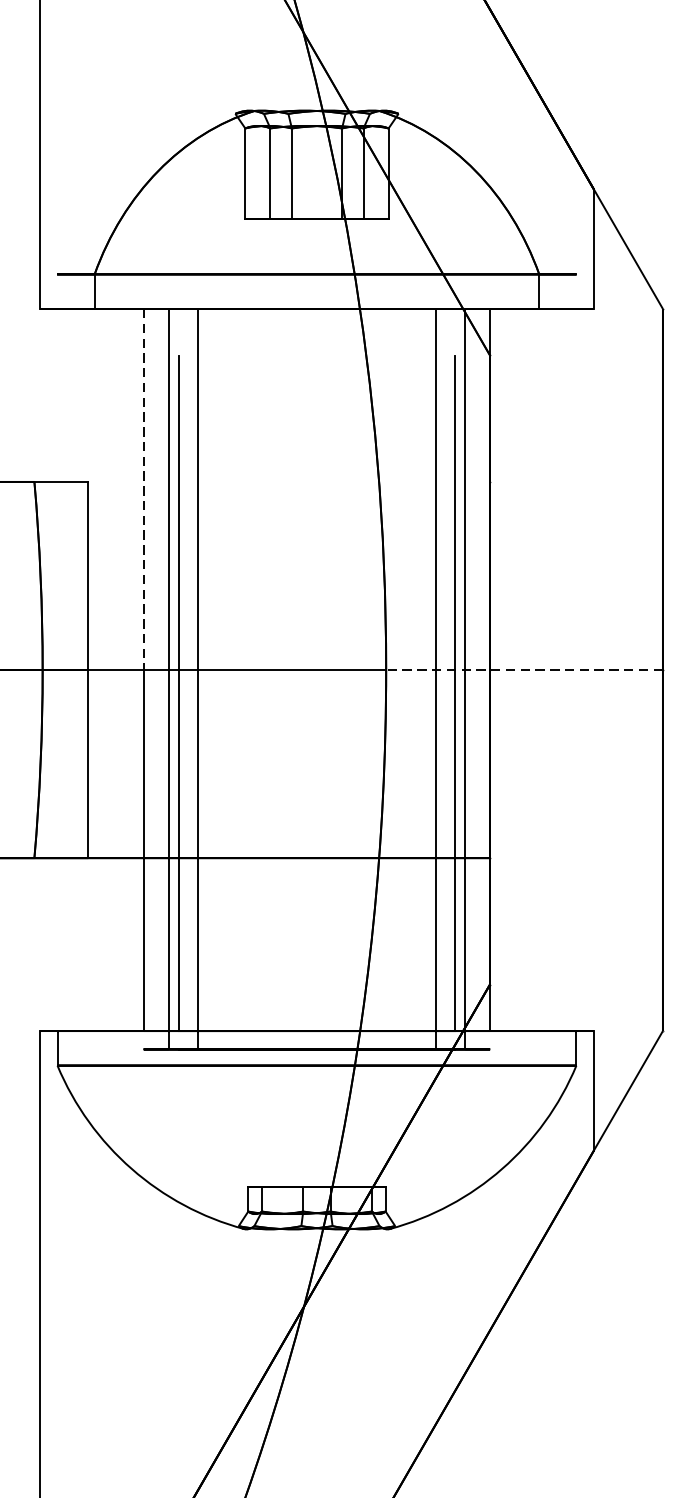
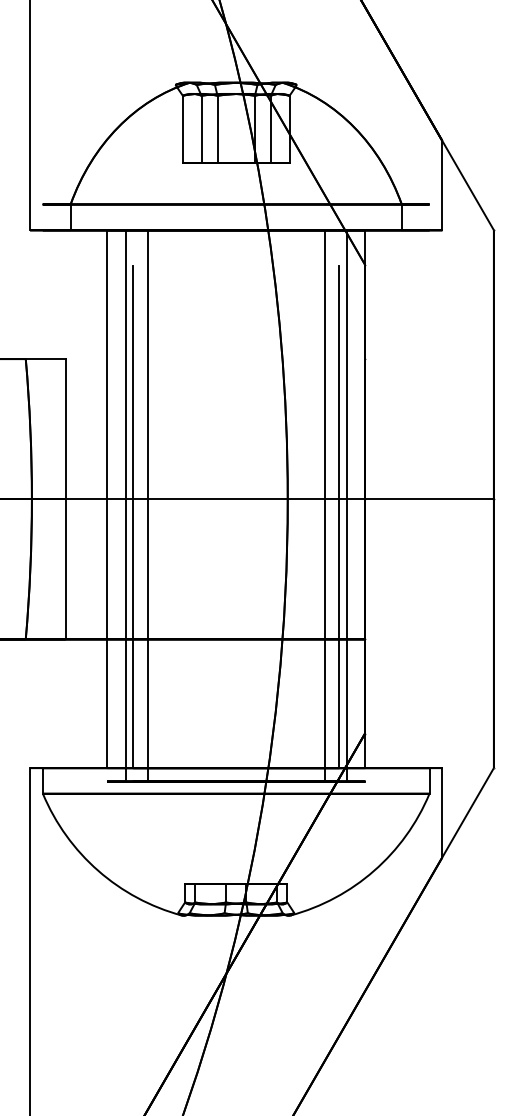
line: (144, 490) -> (107, 365), dashed -> solid
line: (524, 670) -> (390, 499), dashed -> solid

